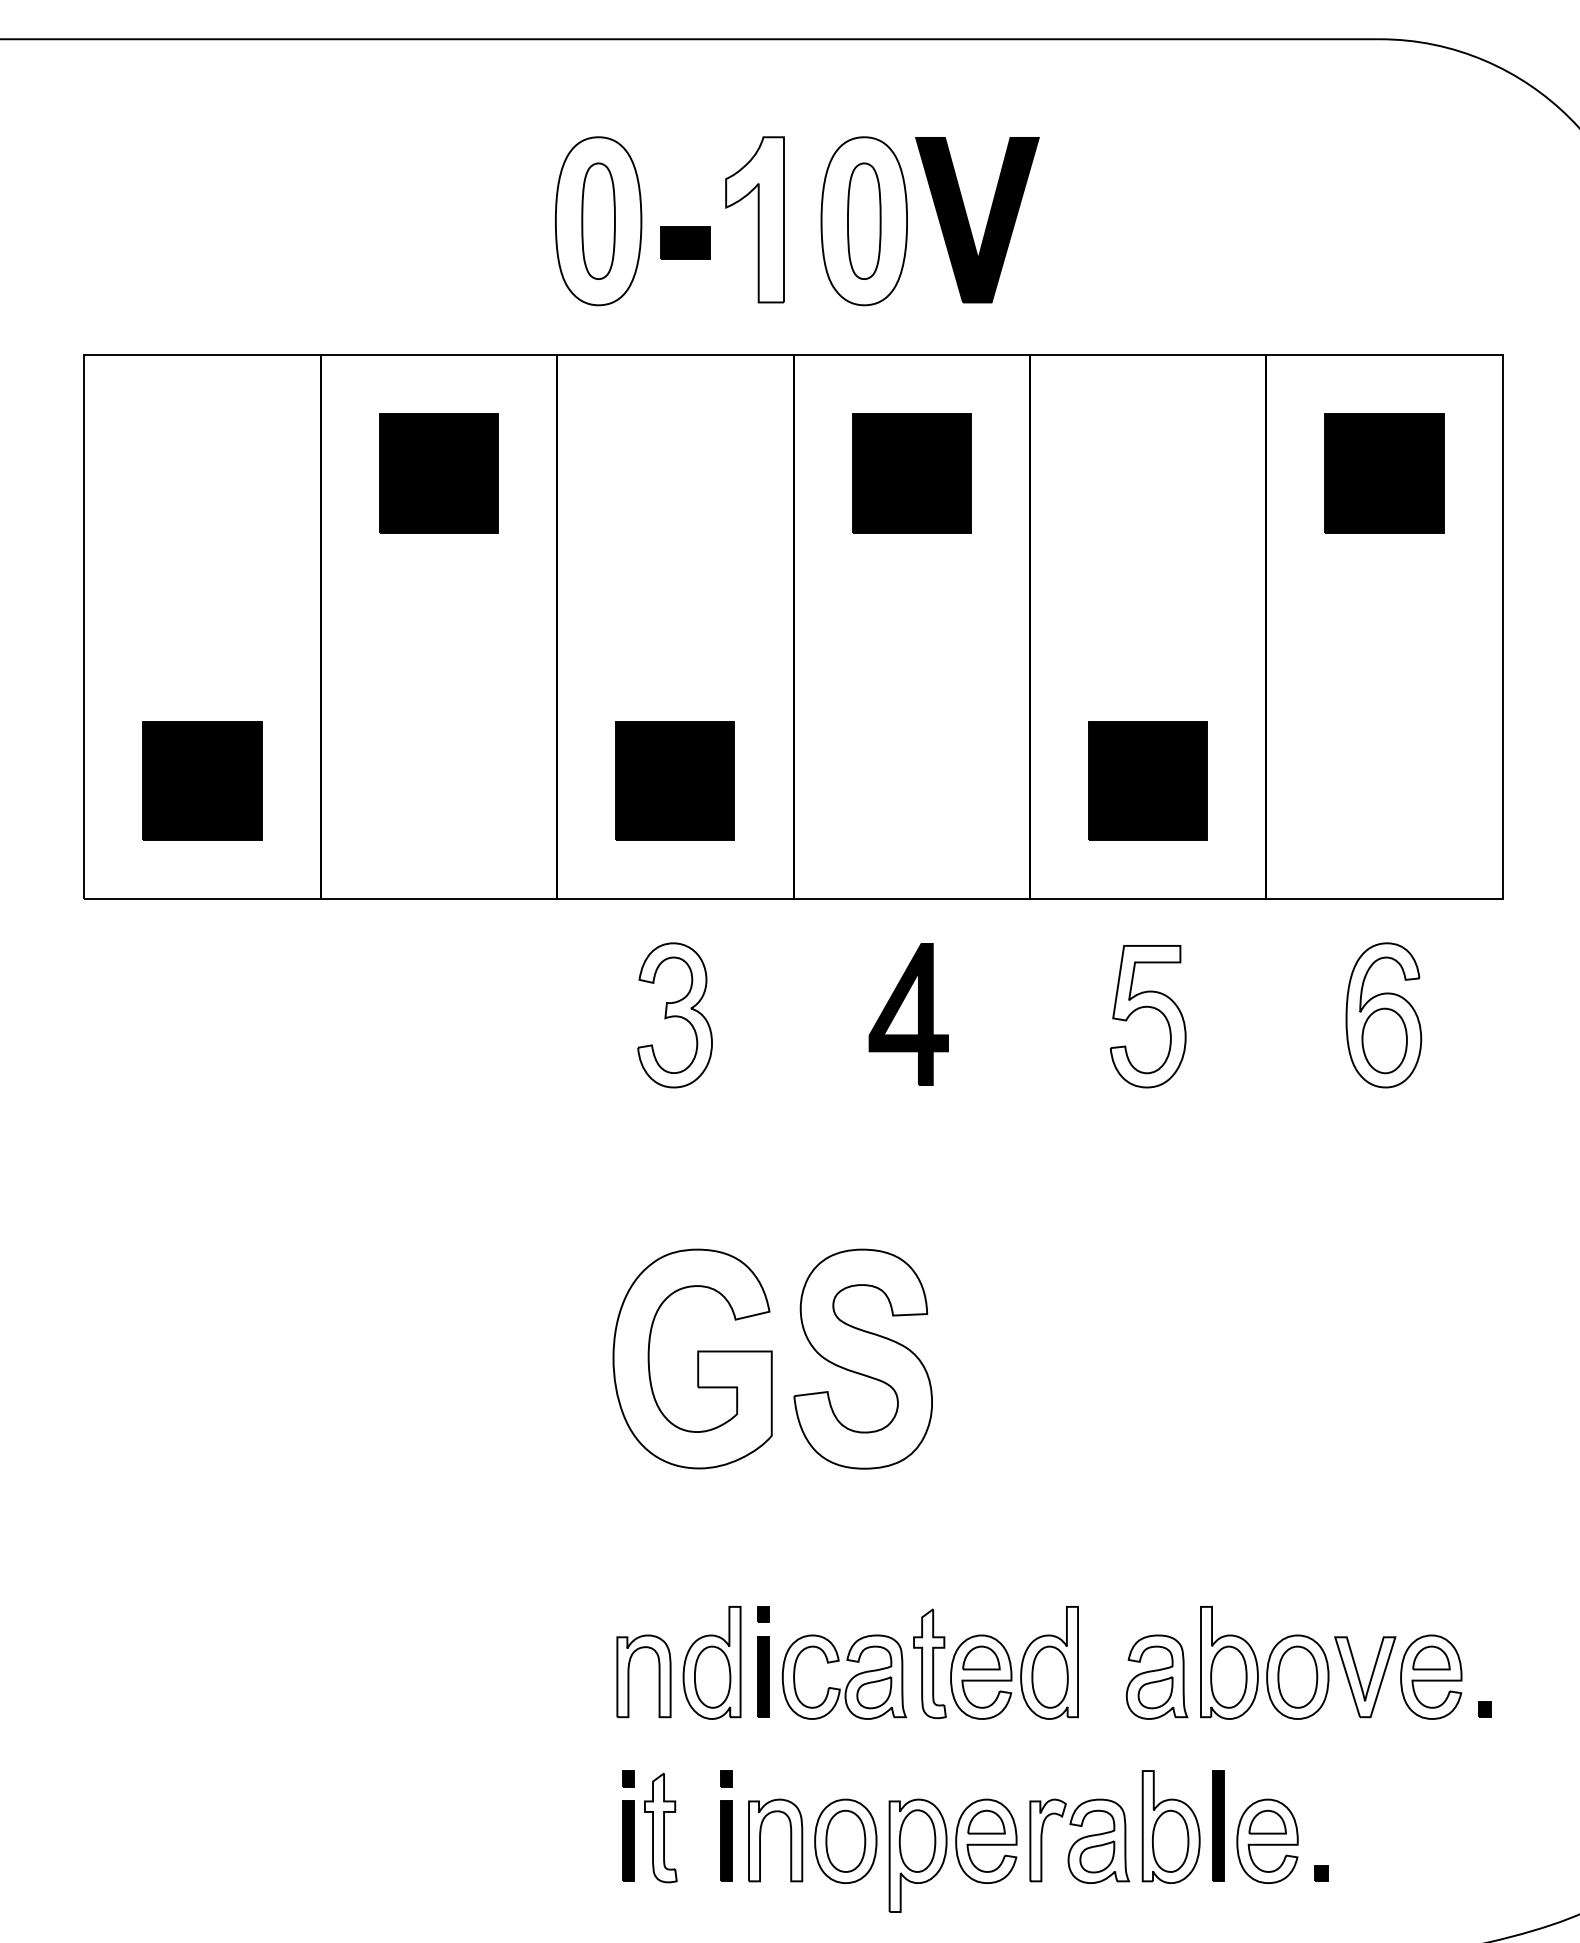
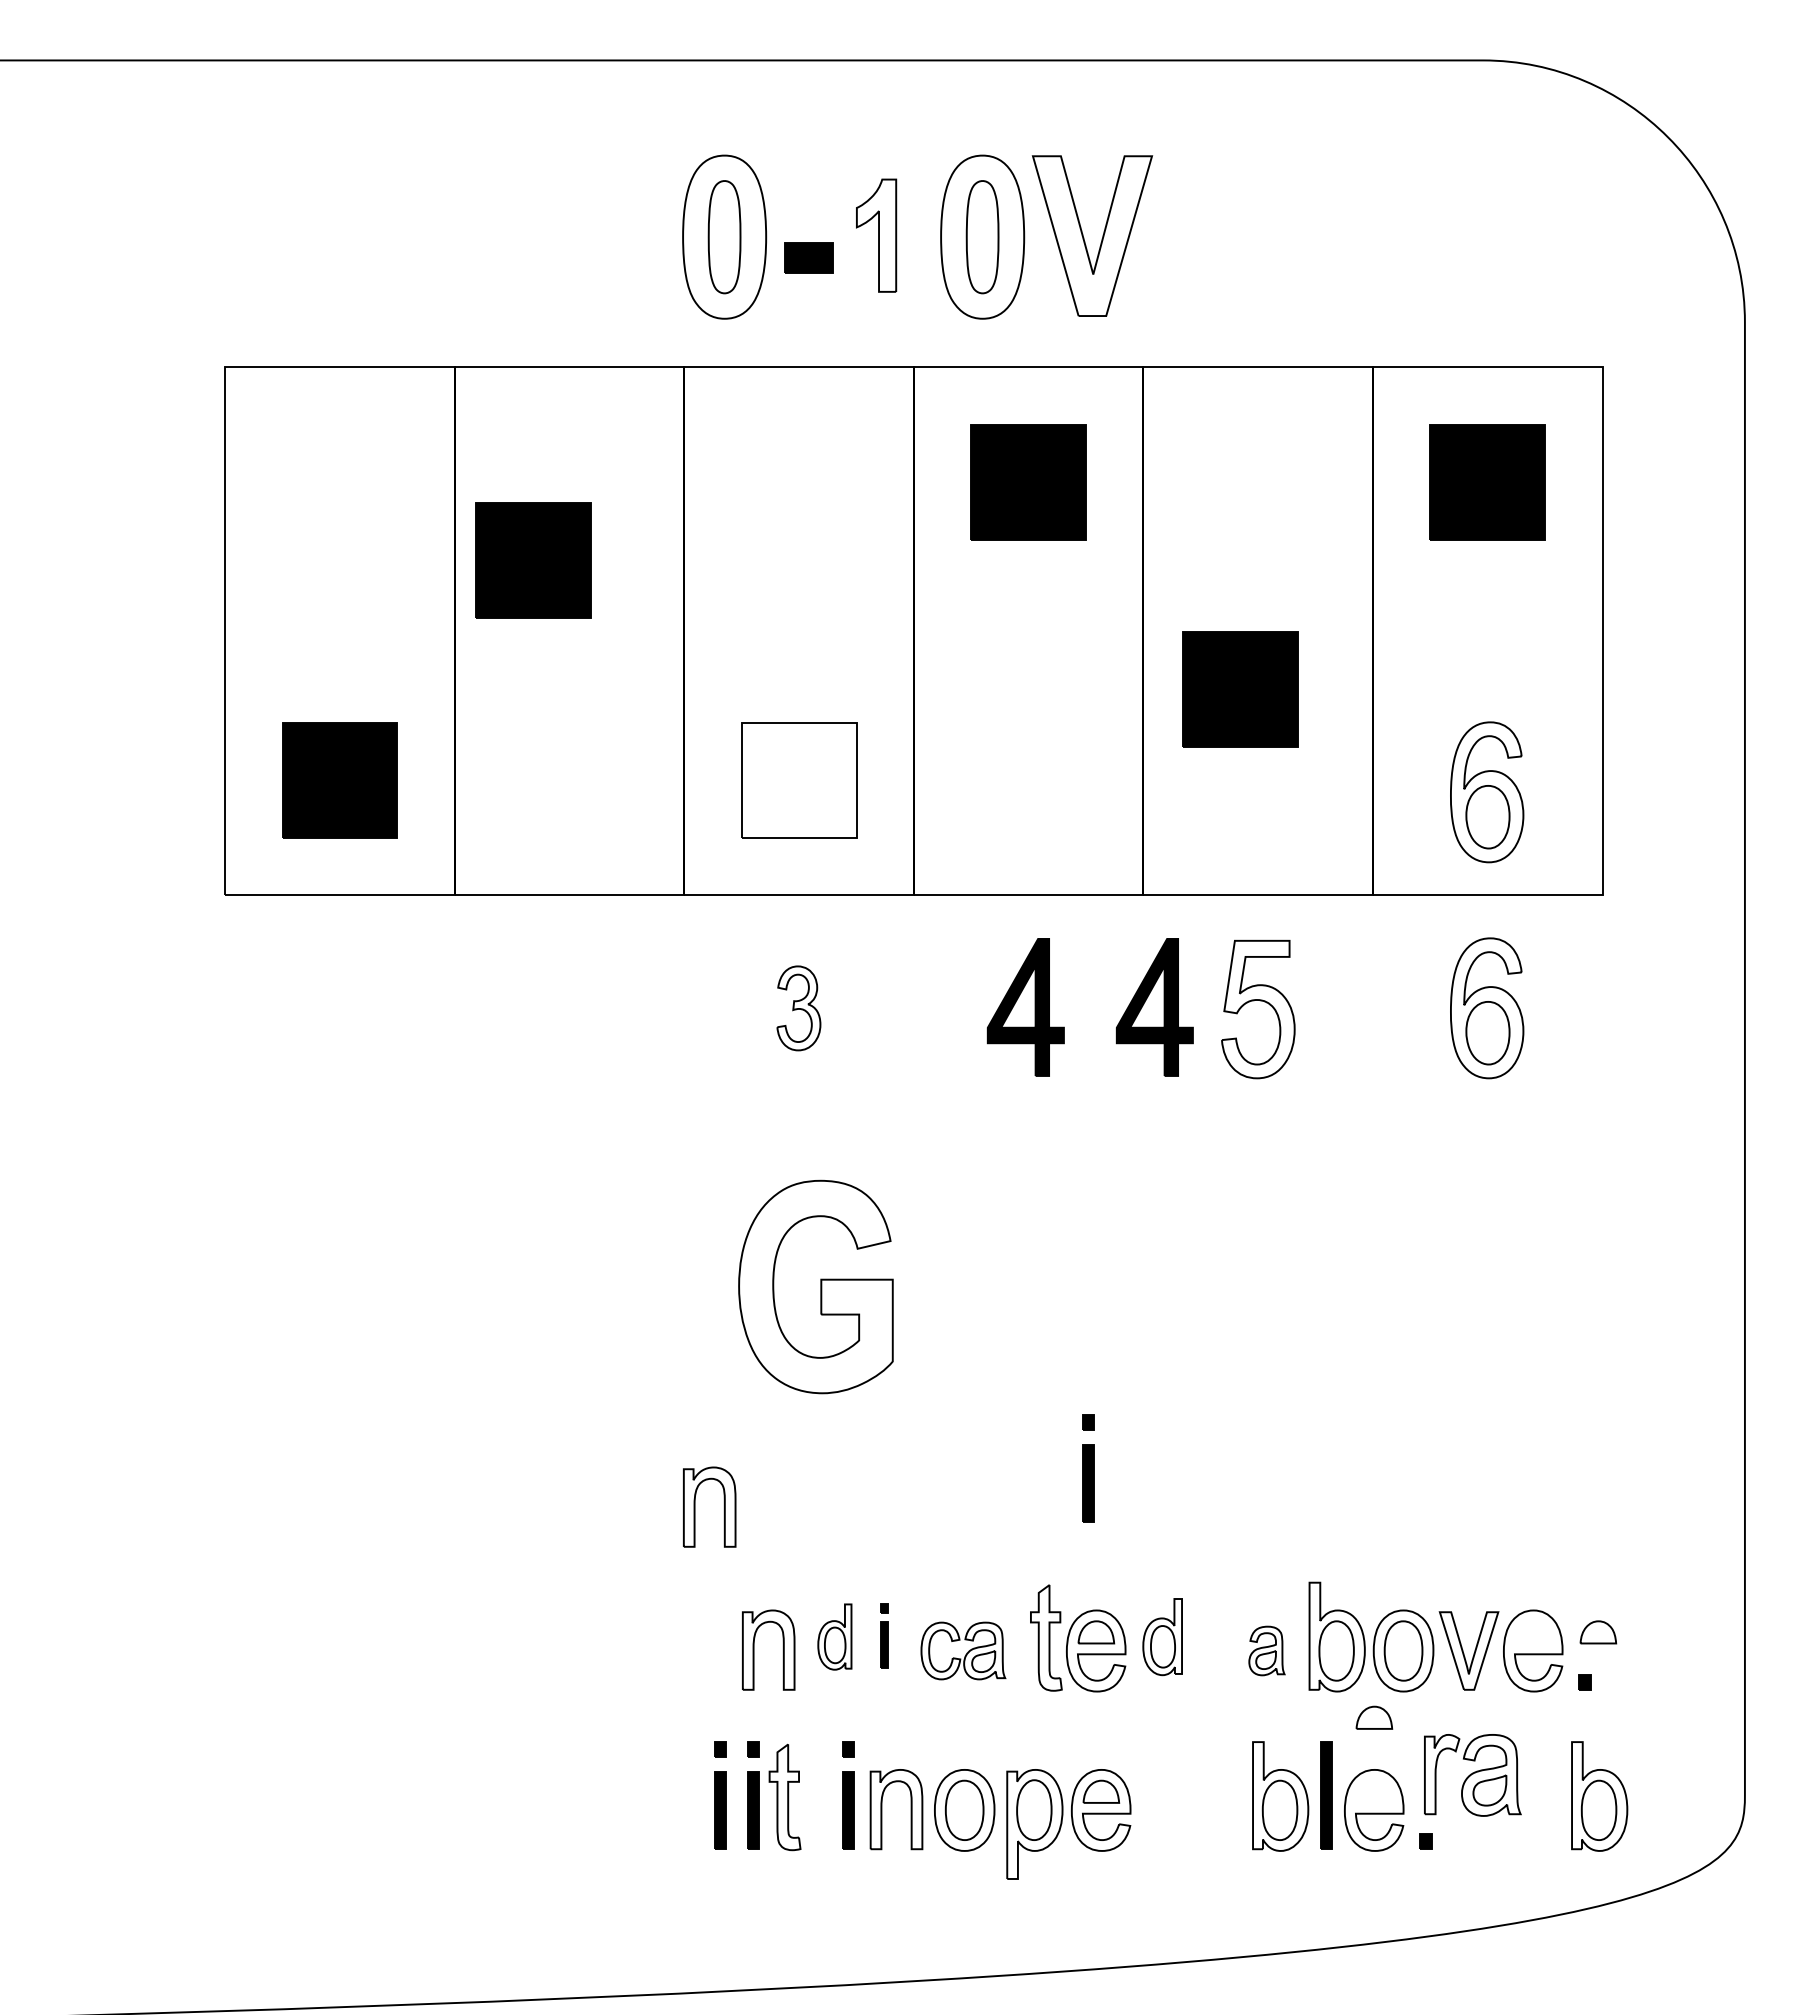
part: (755, 219) -> (876, 235), size x0.7
fill: (977, 220) -> (1092, 236), removed
part: (438, 473) -> (533, 560), moved
fill: (674, 780) -> (798, 780), removed
part: (1148, 780) -> (1240, 689), moved
part: (1384, 793) -> (1487, 792), added
part: (1041, 1014) -> (1154, 1007), added
part: (674, 1015) -> (798, 1008), size x0.6
part: (692, 1358) -> (815, 1286), moved
part: (863, 1358) -> (981, 1341), removed
part: (973, 1489) -> (1088, 1468), added
part: (568, 1528) -> (695, 1506), added
part: (1431, 1658) -> (1598, 1632), moved
part: (711, 1662) -> (834, 1636), size x0.6
part: (763, 1662) -> (884, 1636), size x0.6
part: (1049, 1662) -> (1162, 1636), size x0.7
part: (844, 1676) -> (963, 1650), size x0.7
part: (1156, 1676) -> (1266, 1650), size x0.6
part: (1267, 1821) -> (1374, 1717), moved
part: (594, 1826) -> (720, 1795), added
part: (1499, 1827) -> (1599, 1796), added
part: (1079, 1841) -> (1472, 1775), moved

